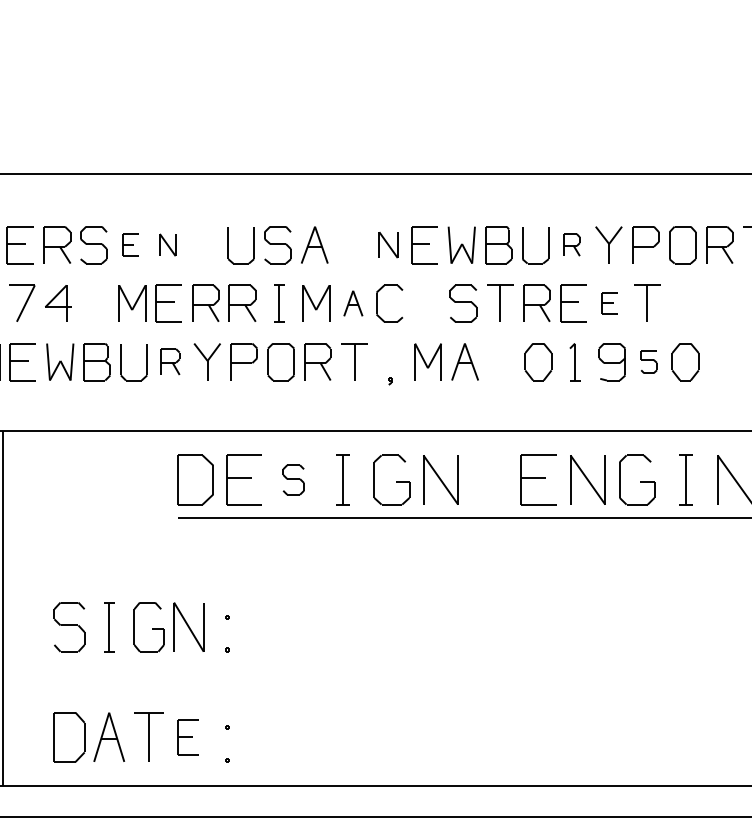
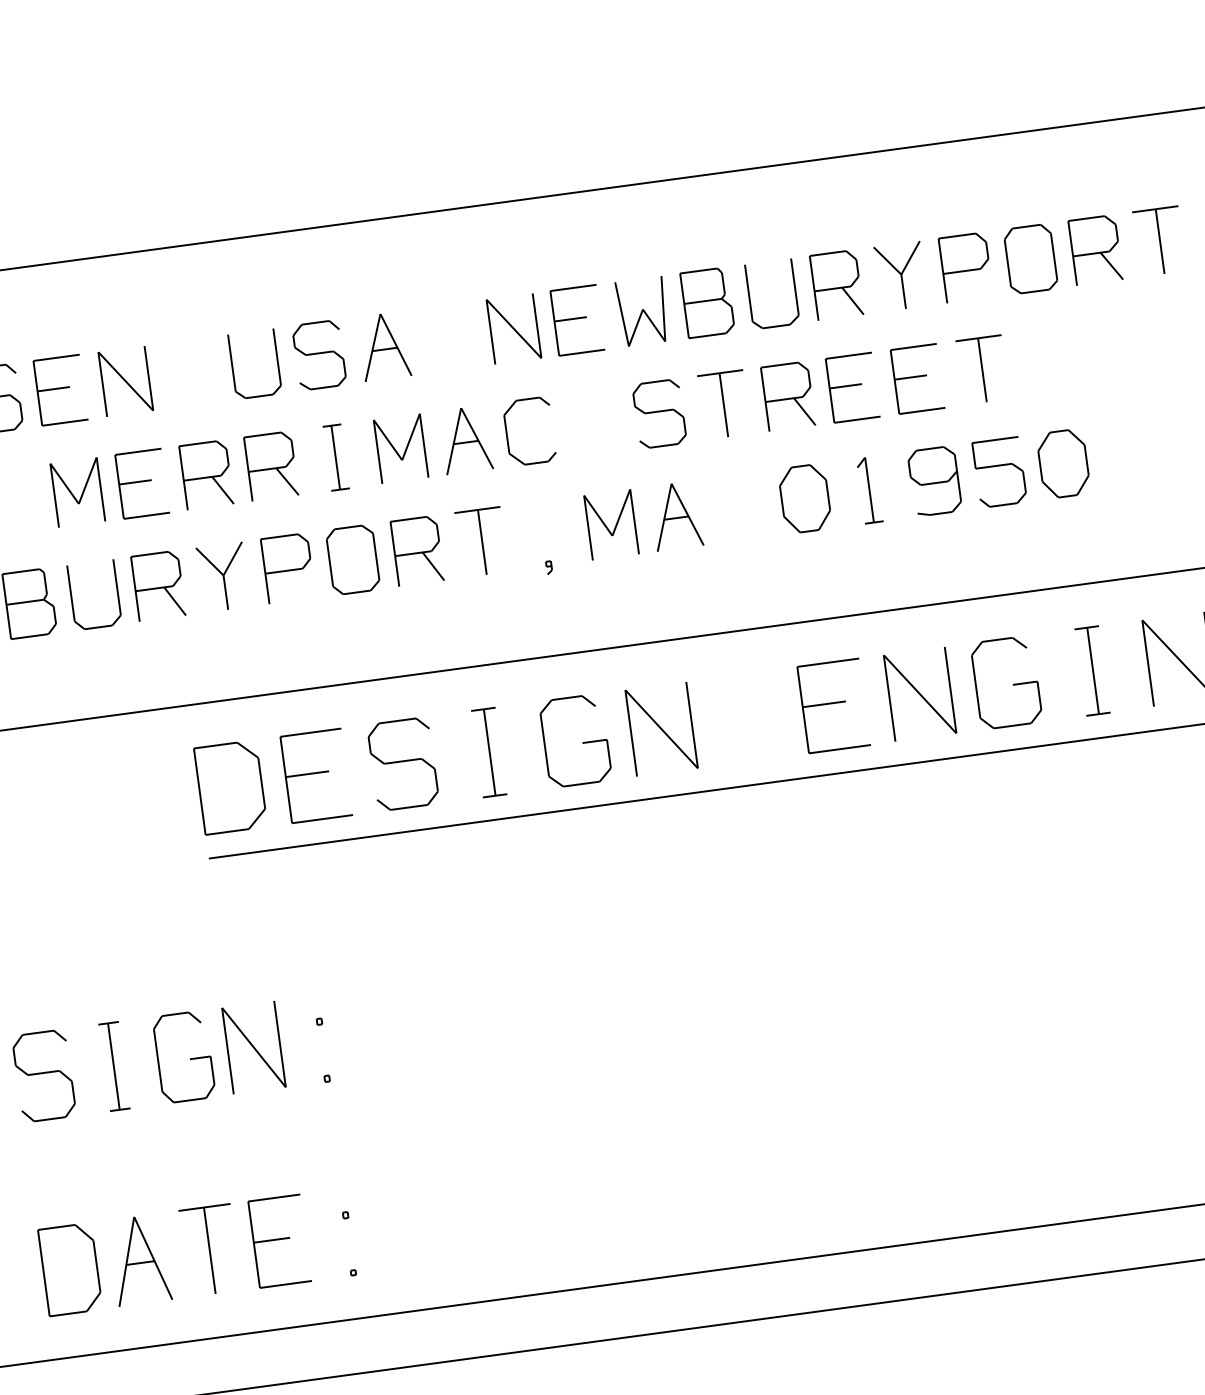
part: (167, 244) -> (125, 380), size x1.67
part: (388, 244) -> (513, 327), size x1.43
part: (571, 244) -> (835, 284), size x1.67
part: (130, 245) -> (60, 390), size x1.67
part: (353, 303) -> (466, 439), size x1.43
part: (609, 303) -> (916, 379), size x1.67
part: (170, 361) -> (158, 585), size x1.43
part: (648, 362) -> (998, 473), size x1.67
part: (293, 479) -> (402, 763), size x1.67
part: (188, 737) -> (279, 1241), size x1.43

